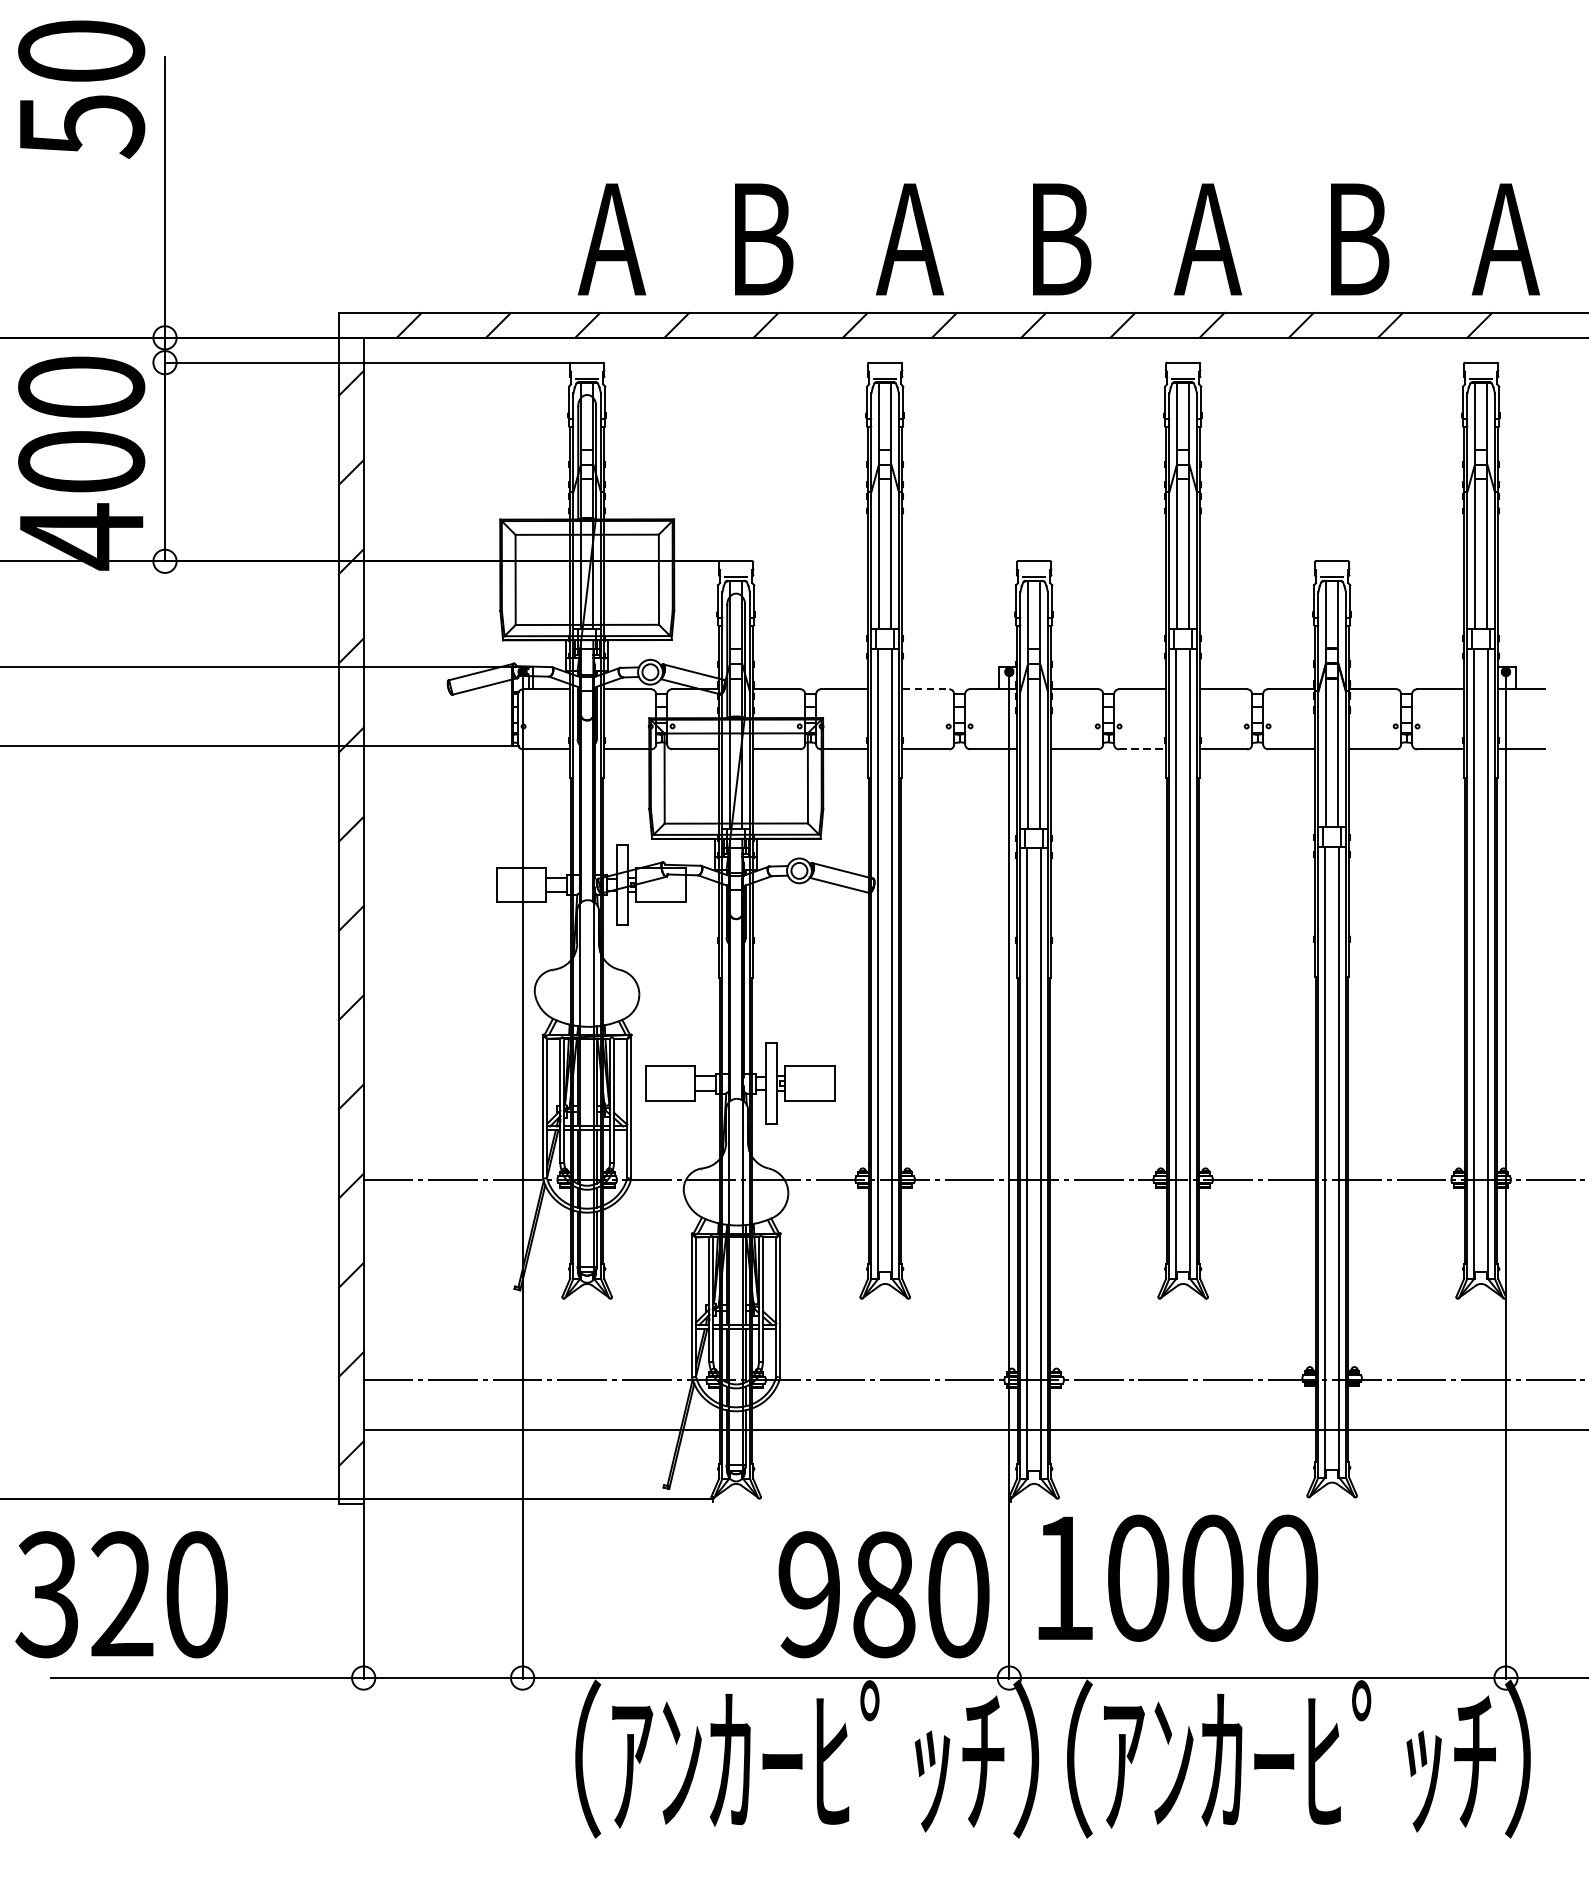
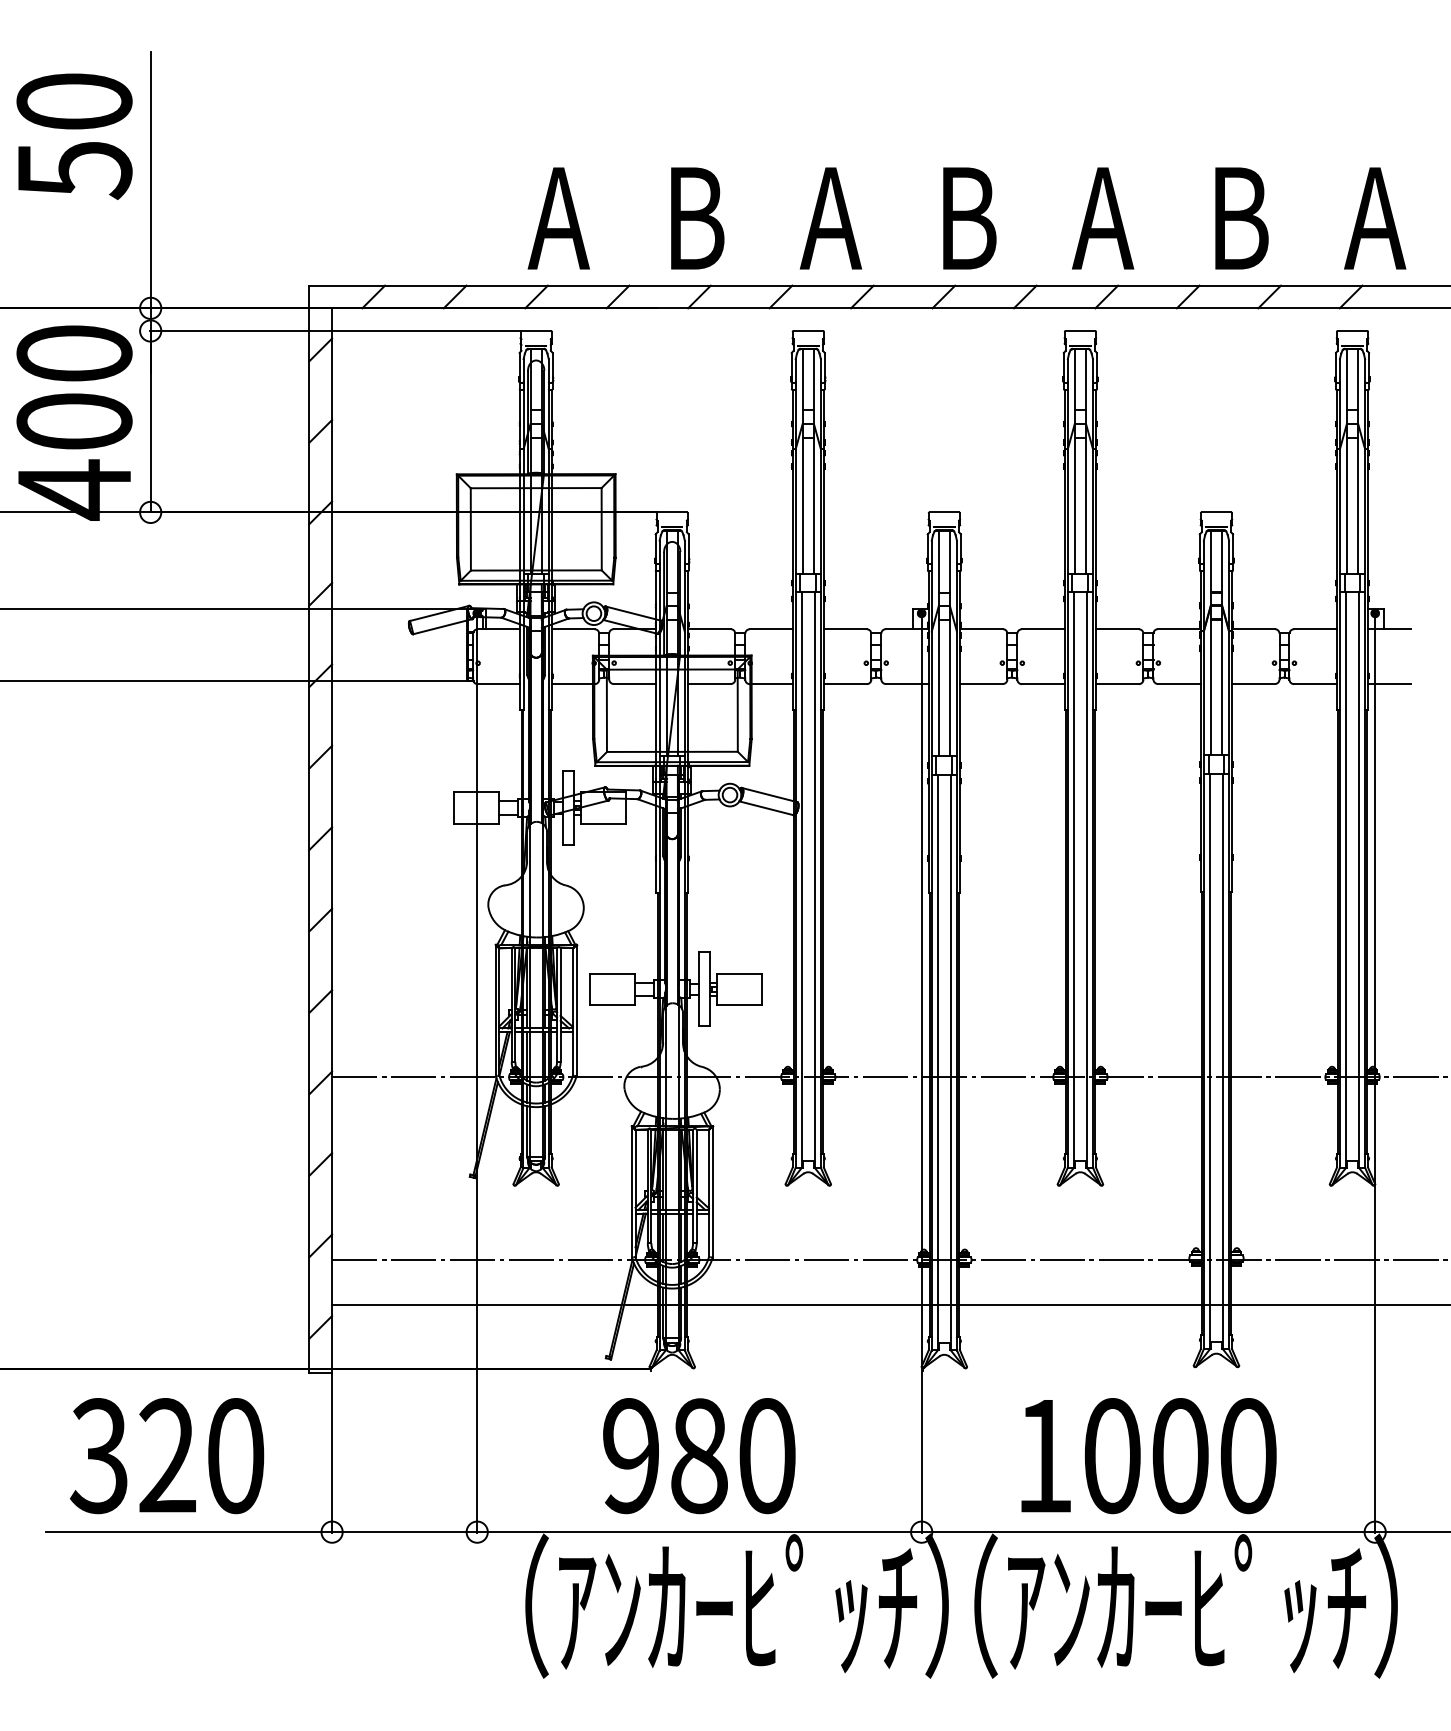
text: (81, 89) -> (74, 136), moved
line: (925, 689) -> (845, 629), dashed -> solid
line: (1142, 749) -> (1043, 684), dashed -> solid
text: (1177, 1578) -> (1148, 1456), moved
text: (122, 1595) -> (167, 1456), moved
text: (884, 1595) -> (699, 1456), moved

